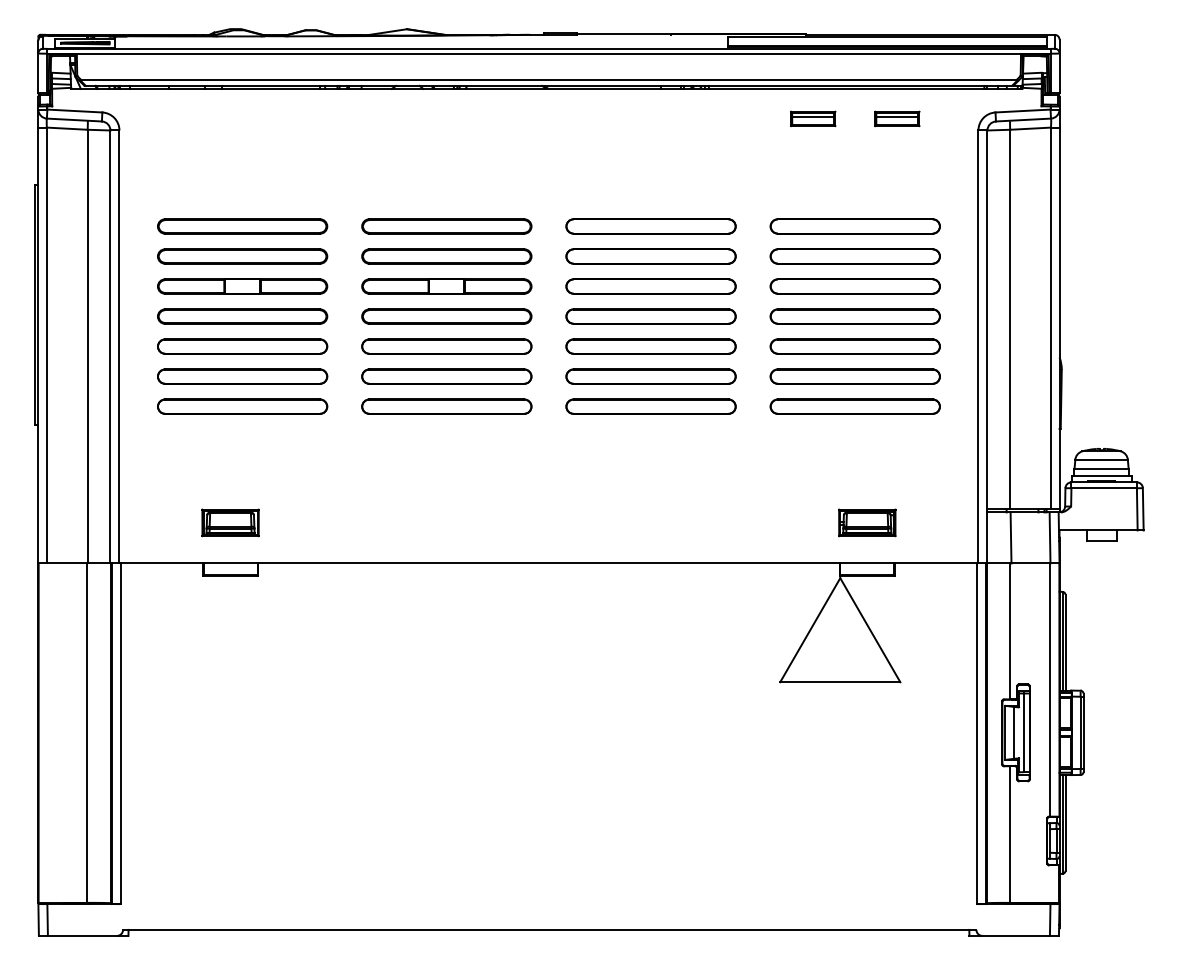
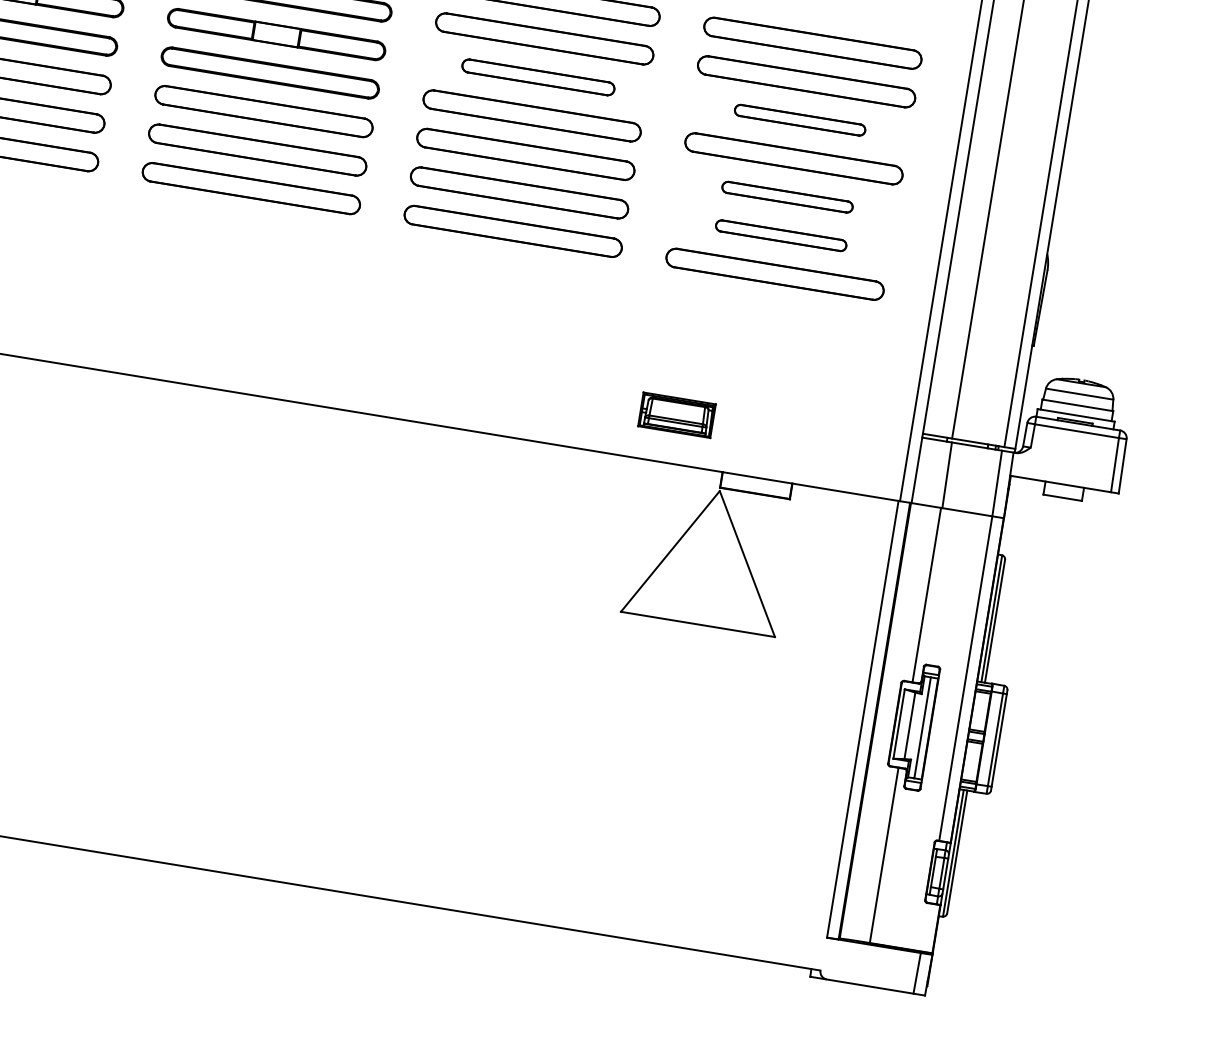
part: (650, 286) -> (537, 77), size x0.7
part: (854, 286) -> (799, 120), size x0.6
part: (854, 346) -> (786, 197), size x0.6
part: (854, 376) -> (780, 235), size x0.6
part: (867, 522) -> (677, 414), moved

